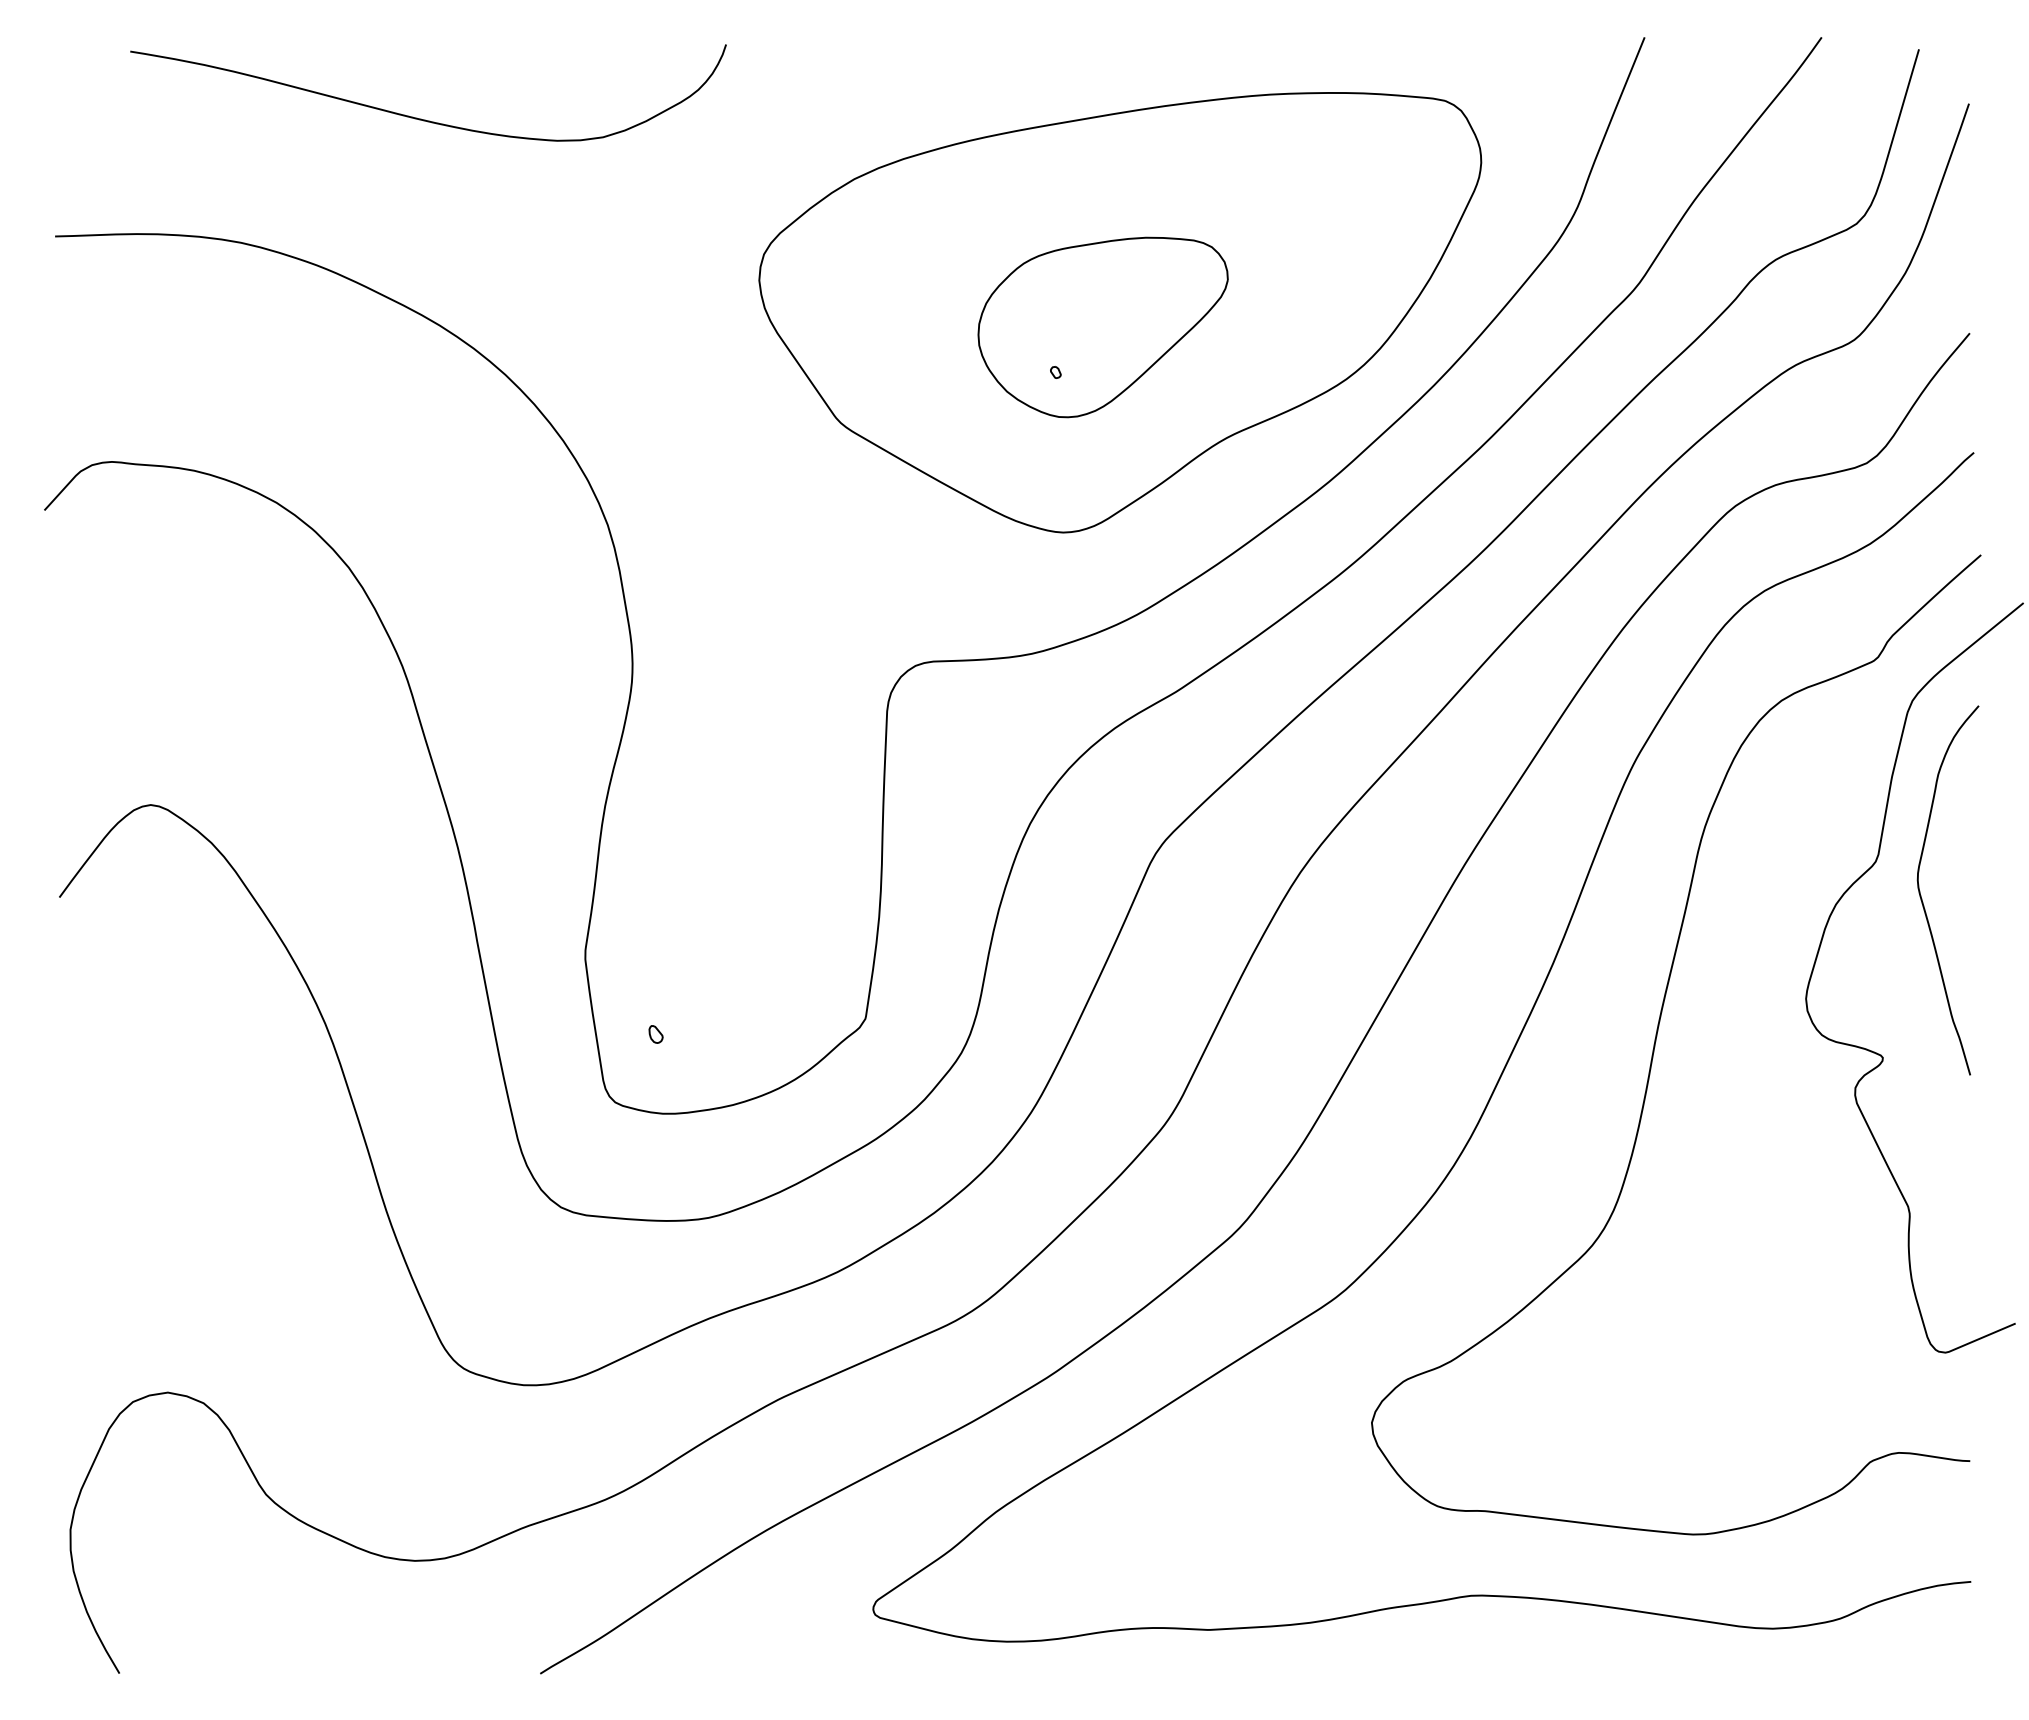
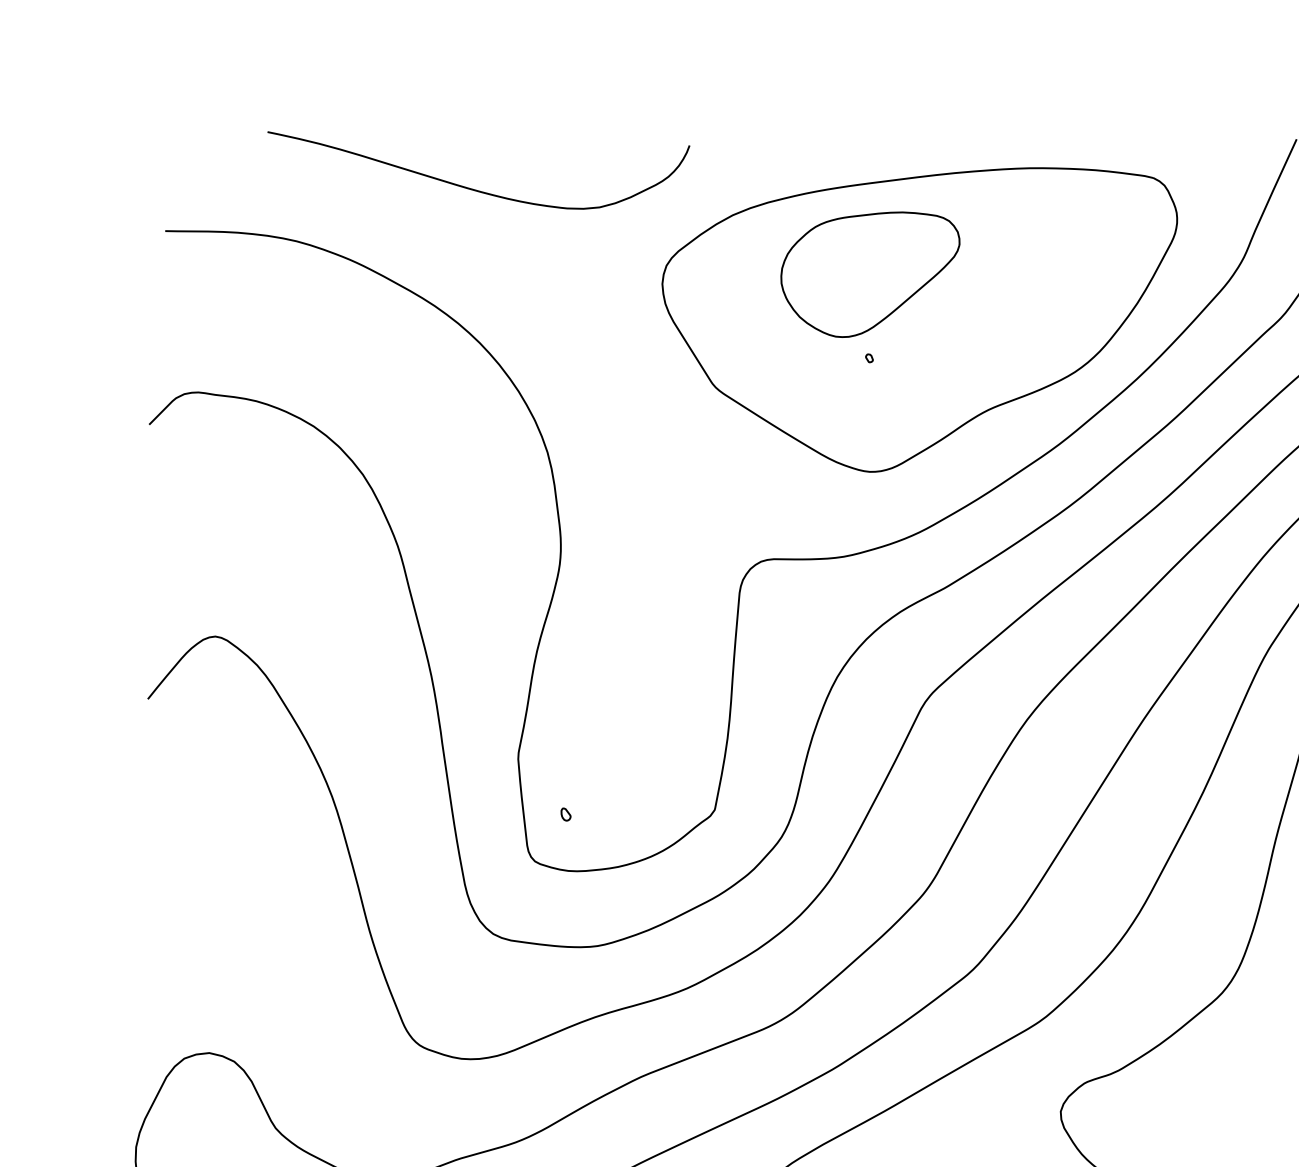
curve: (421, 118) -> (471, 188), moved
part: (1102, 327) -> (869, 274), moved

